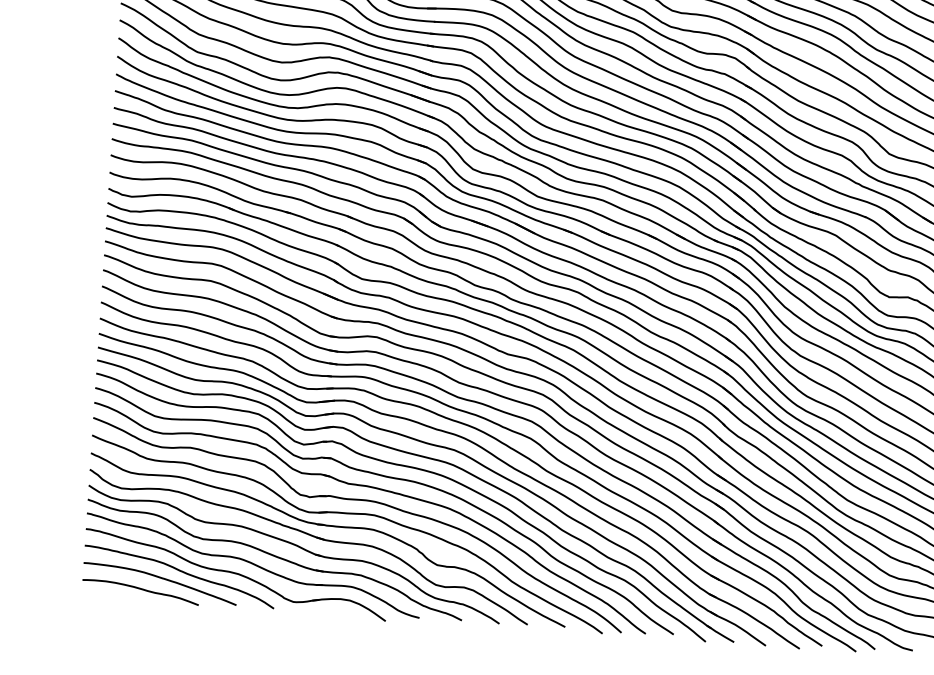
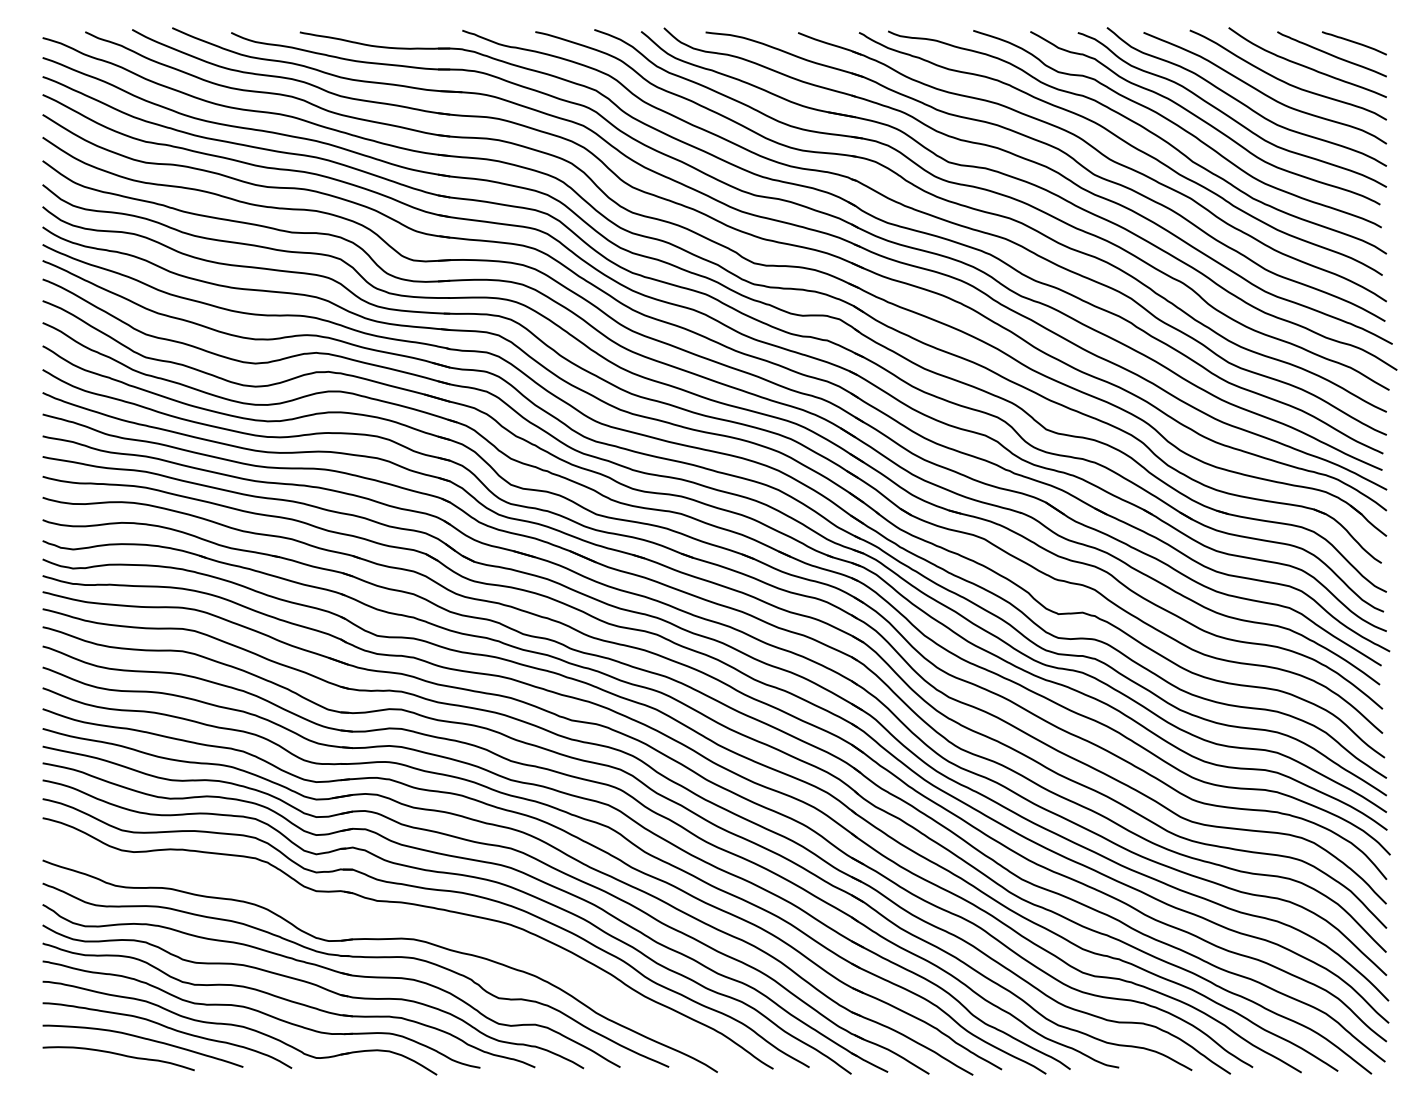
part: (359, 500) -> (392, 921), removed

